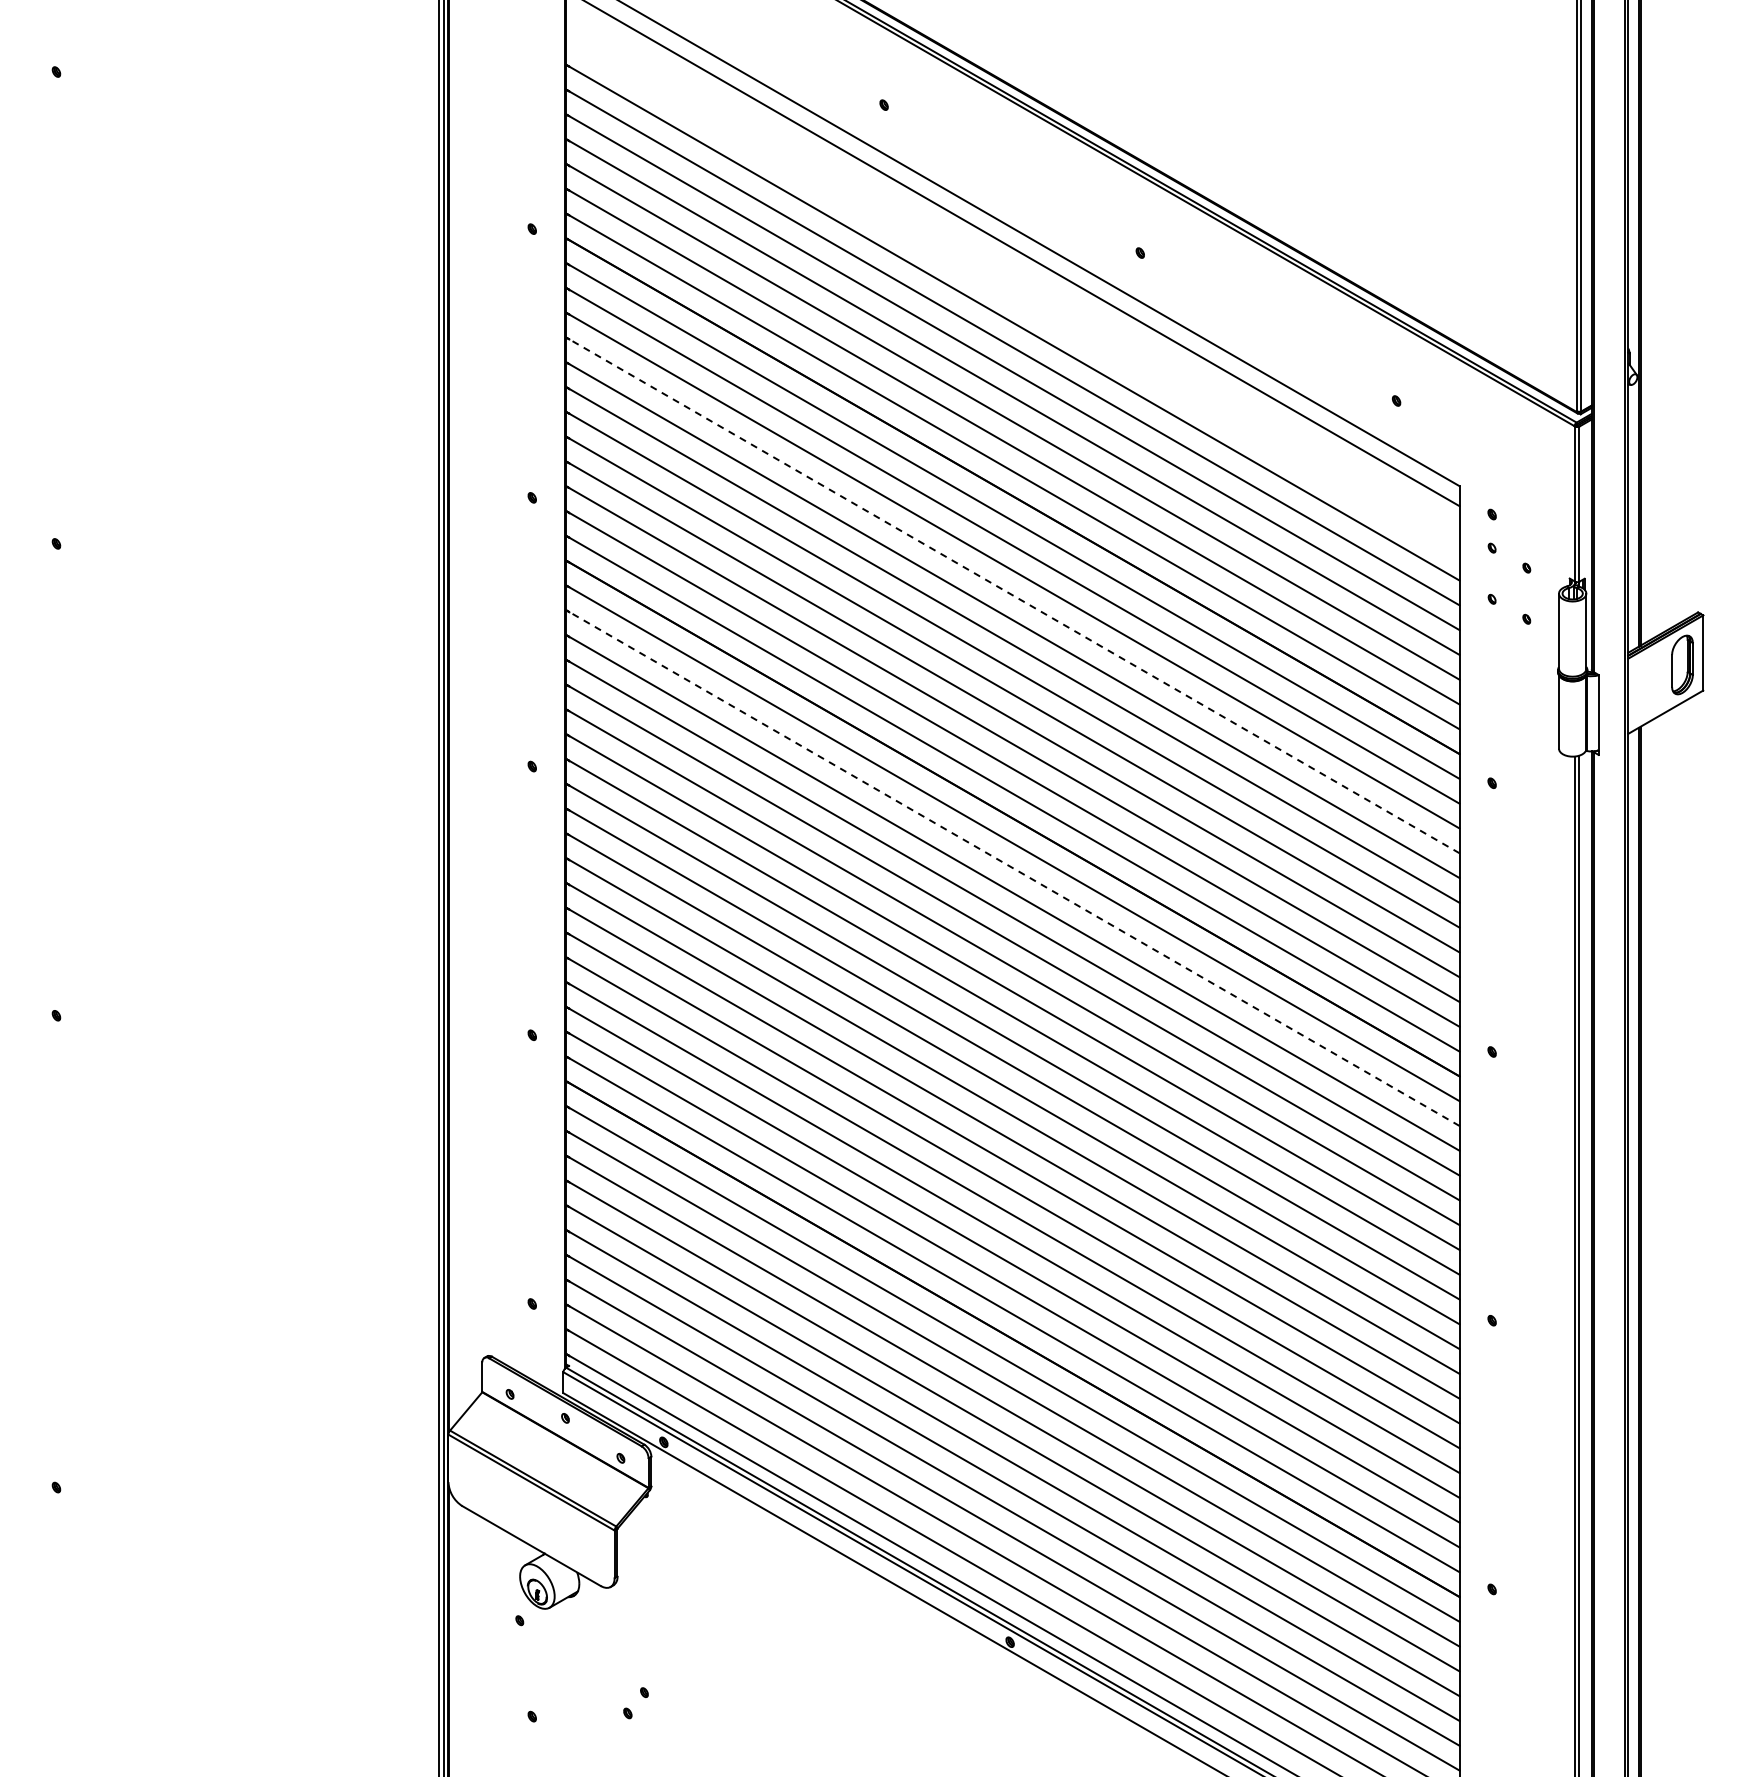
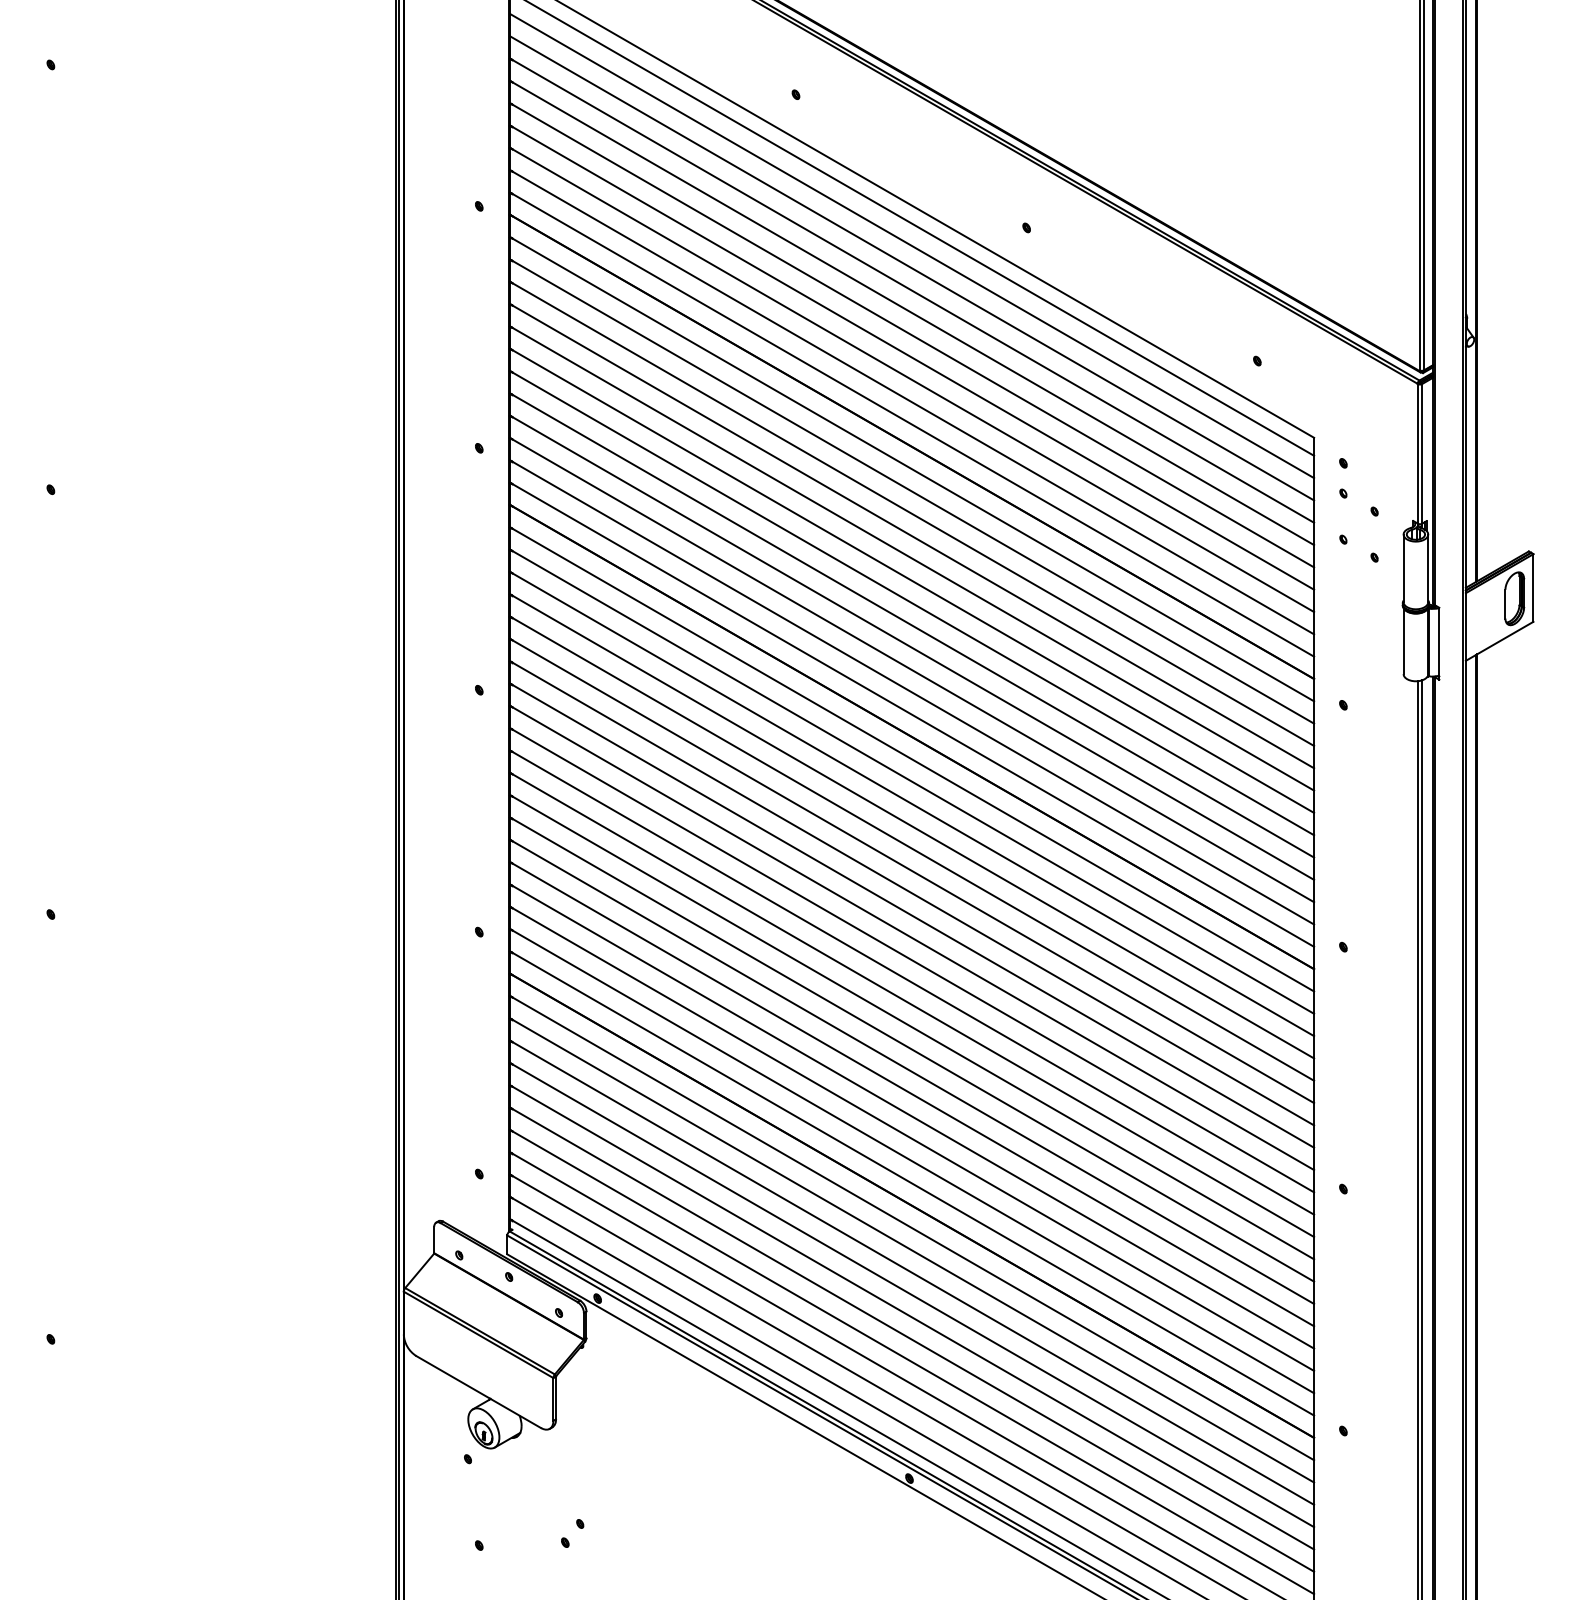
line: (1012, 273) -> (911, 246), added
line: (1012, 297) -> (911, 267), added
line: (1013, 595) -> (912, 536), dashed -> solid
line: (1013, 868) -> (912, 781), dashed -> solid

